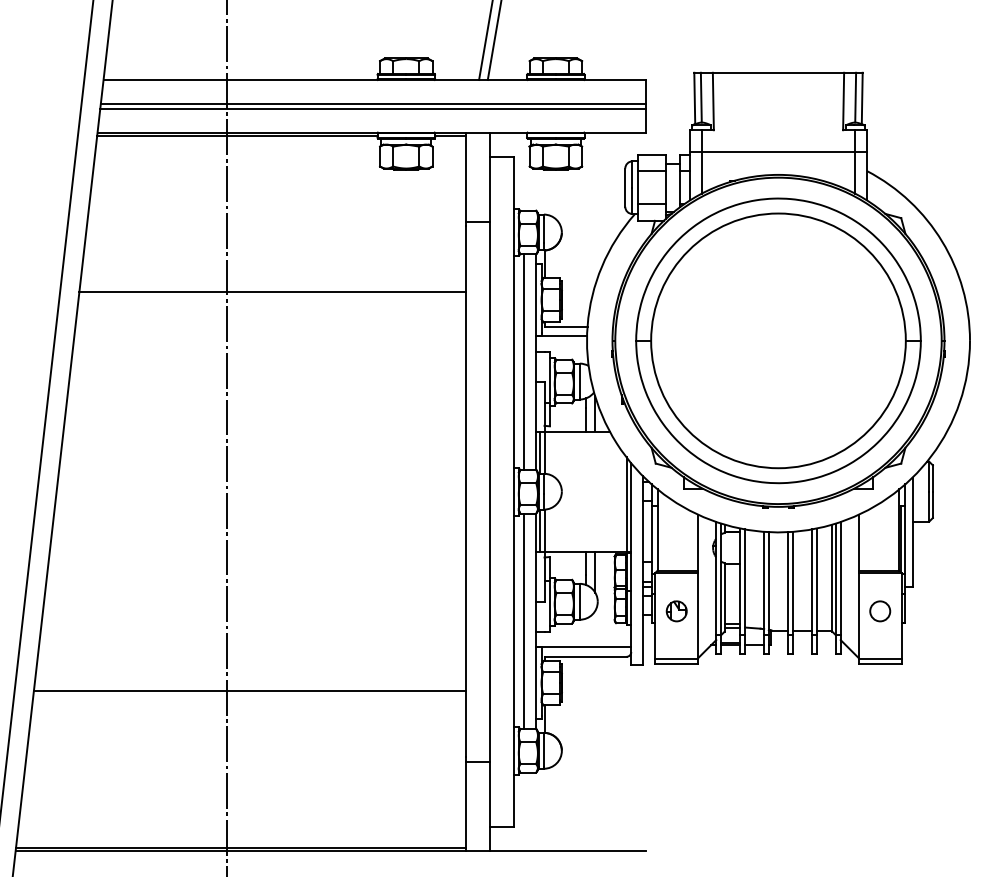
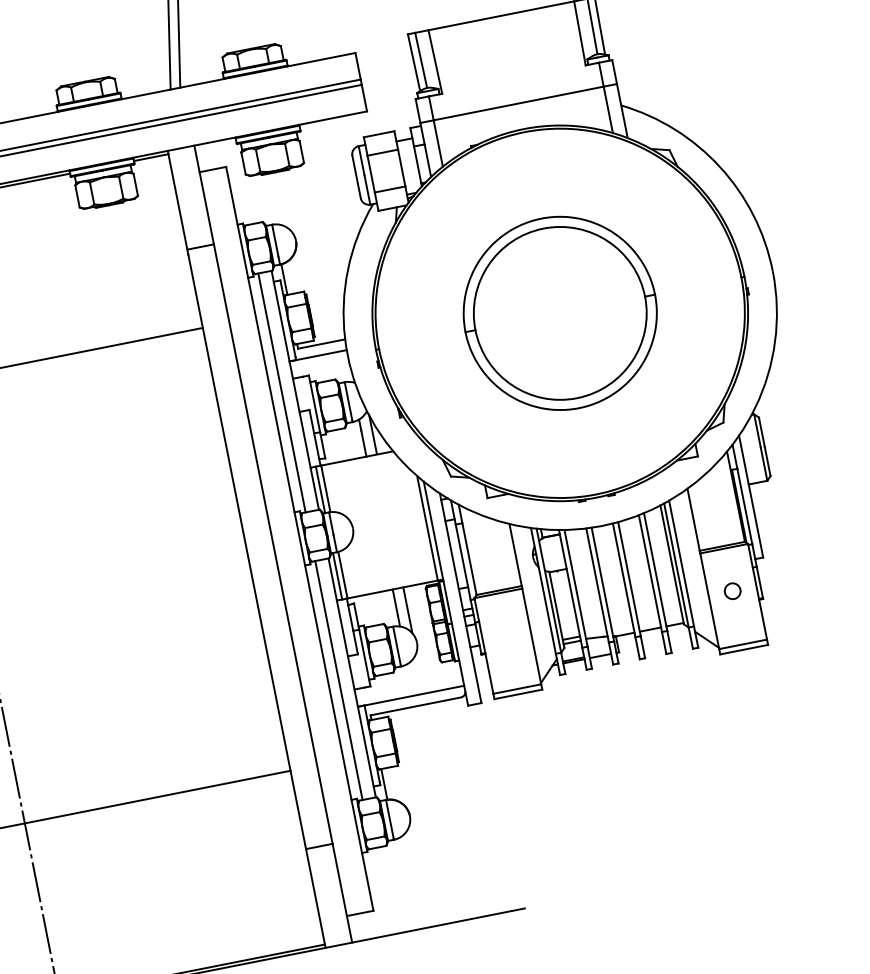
part: (778, 340) -> (560, 312), size x0.6
part: (676, 611) -> (506, 636), removed
circle: (880, 611) -> (732, 591), size x0.7

